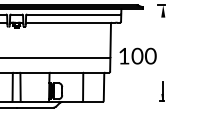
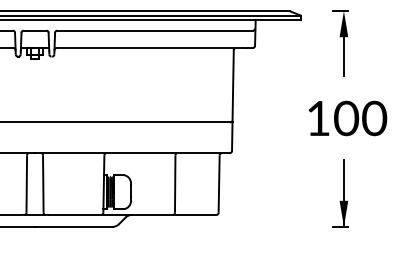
line: (163, 23) -> (344, 49), added
text: (137, 55) -> (346, 117), moved
part: (161, 91) -> (340, 192), size x1.67

